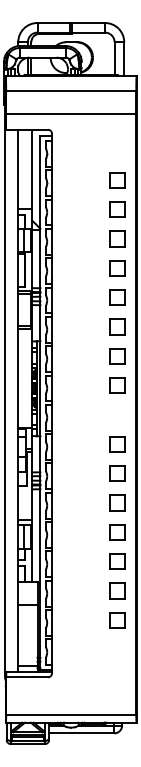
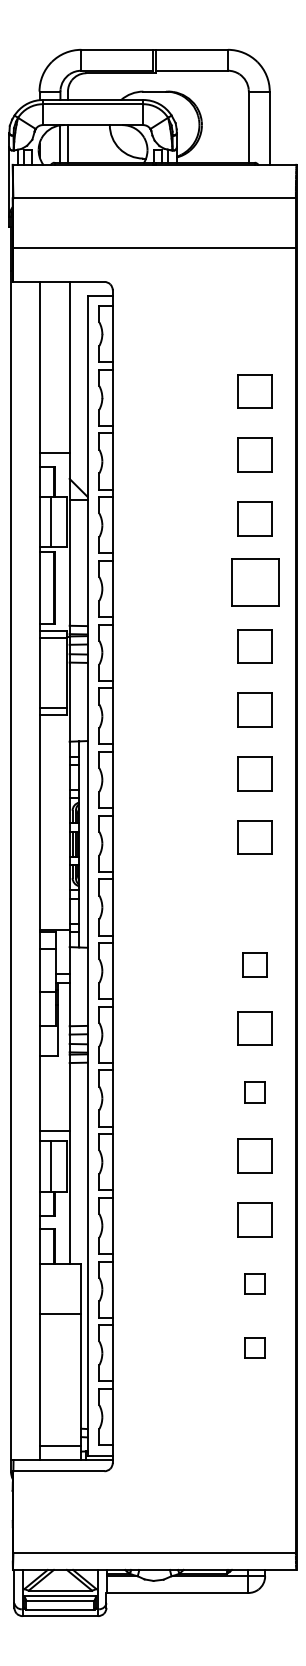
part: (117, 268) -> (255, 583), size x1.4
part: (117, 444) -> (255, 965), size x0.7
part: (117, 502) -> (255, 1091), size x0.6
part: (117, 590) -> (255, 1282), size x0.6
part: (117, 620) -> (255, 1347), size x0.6

